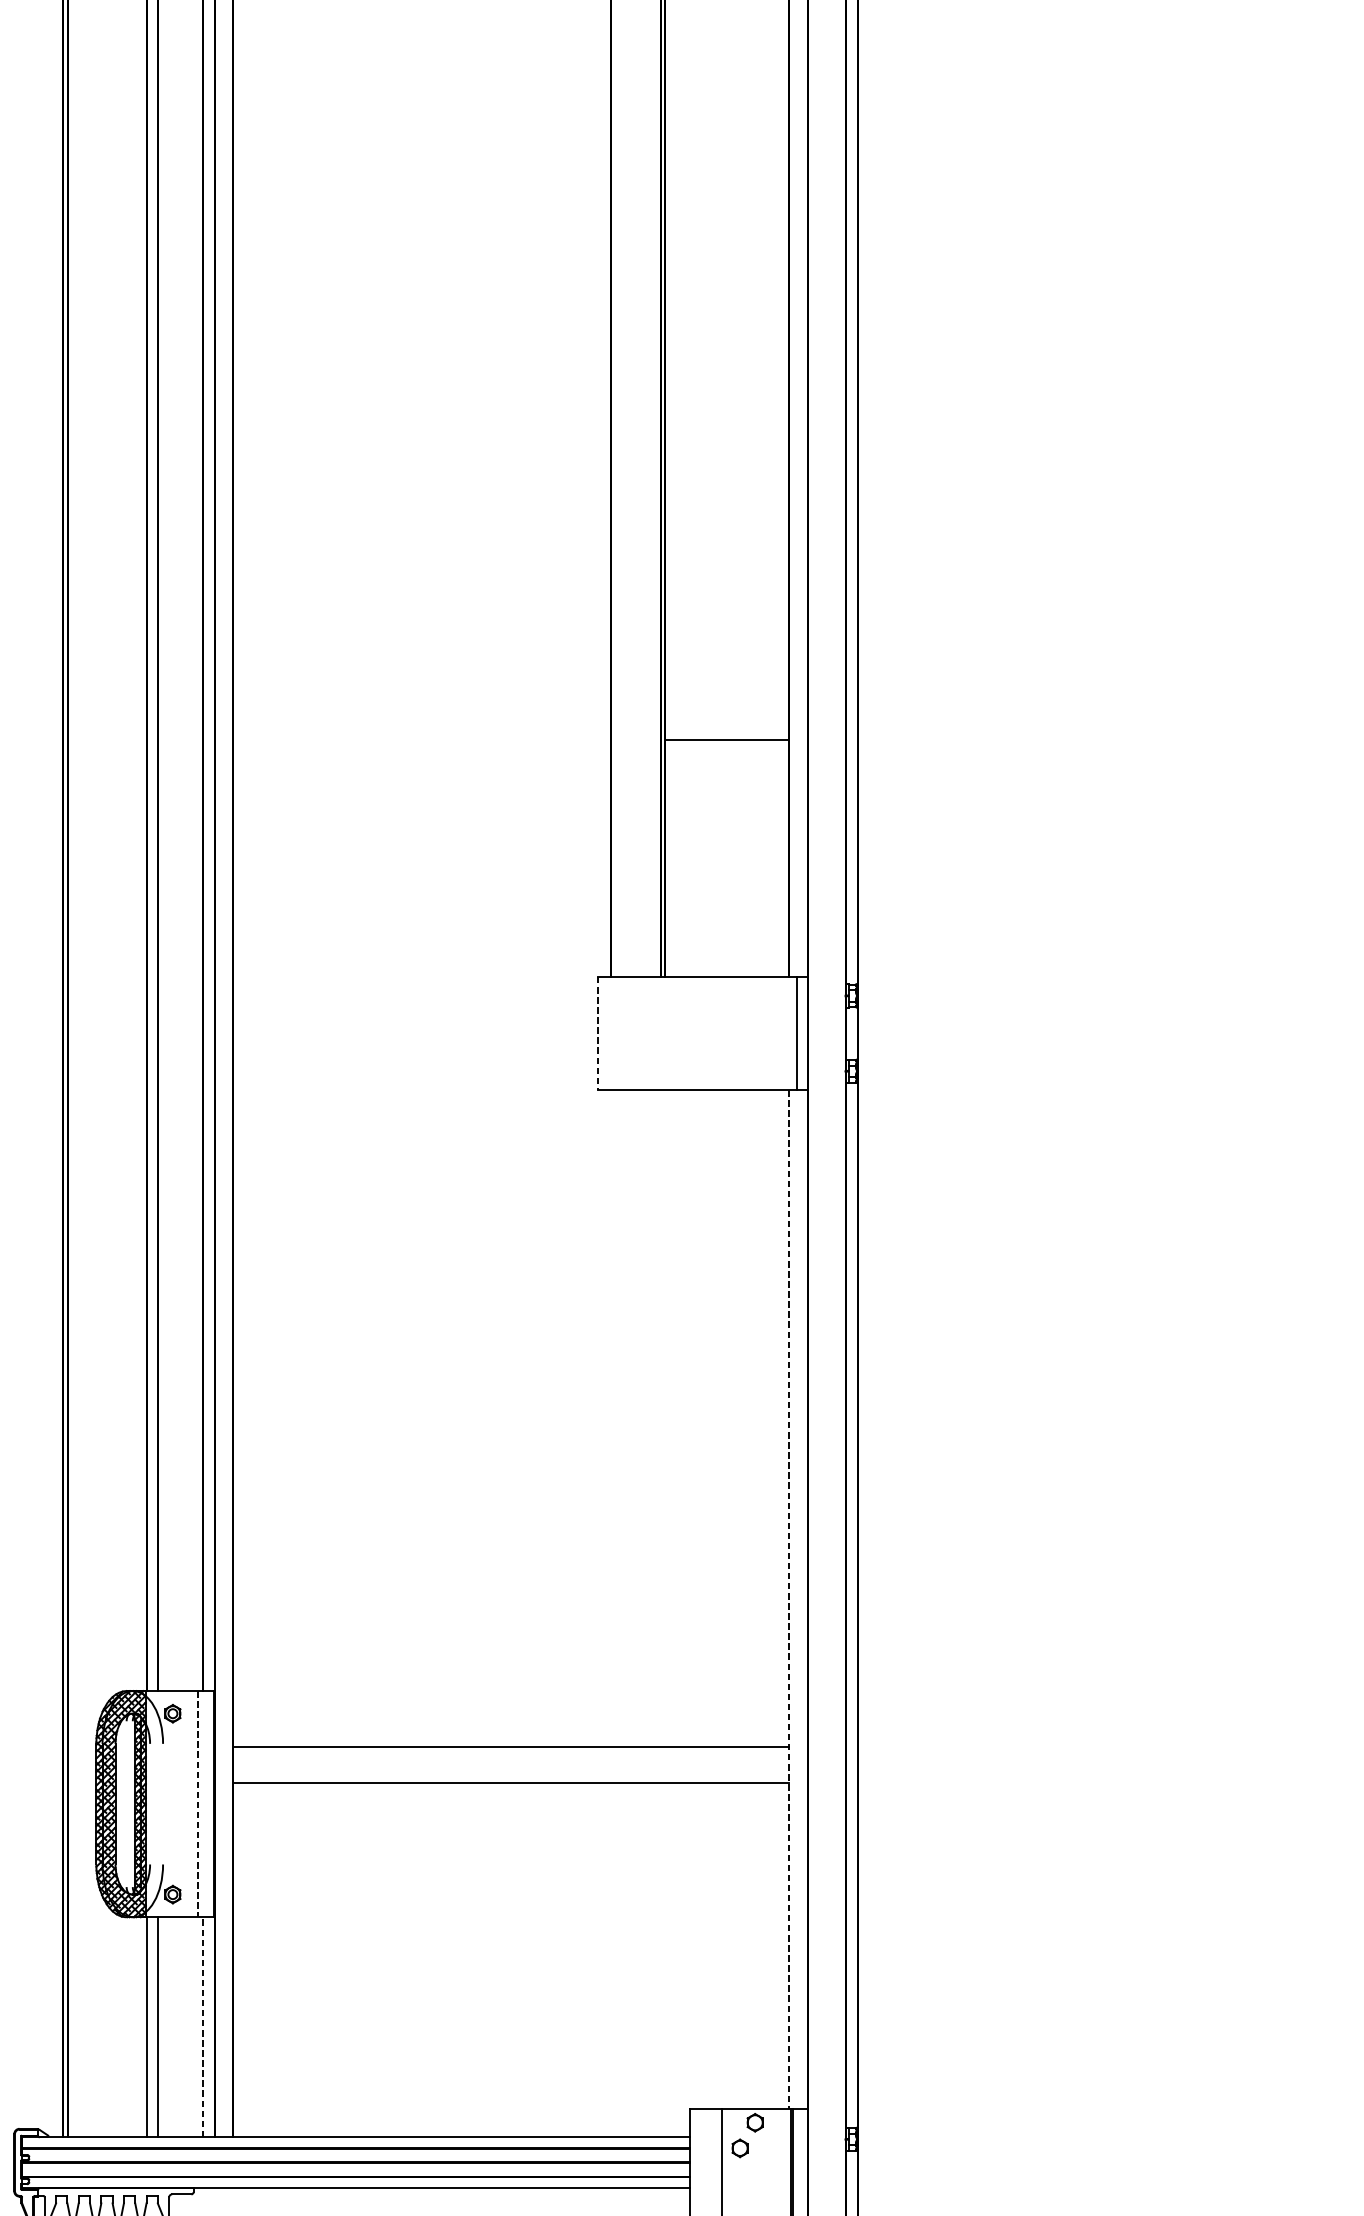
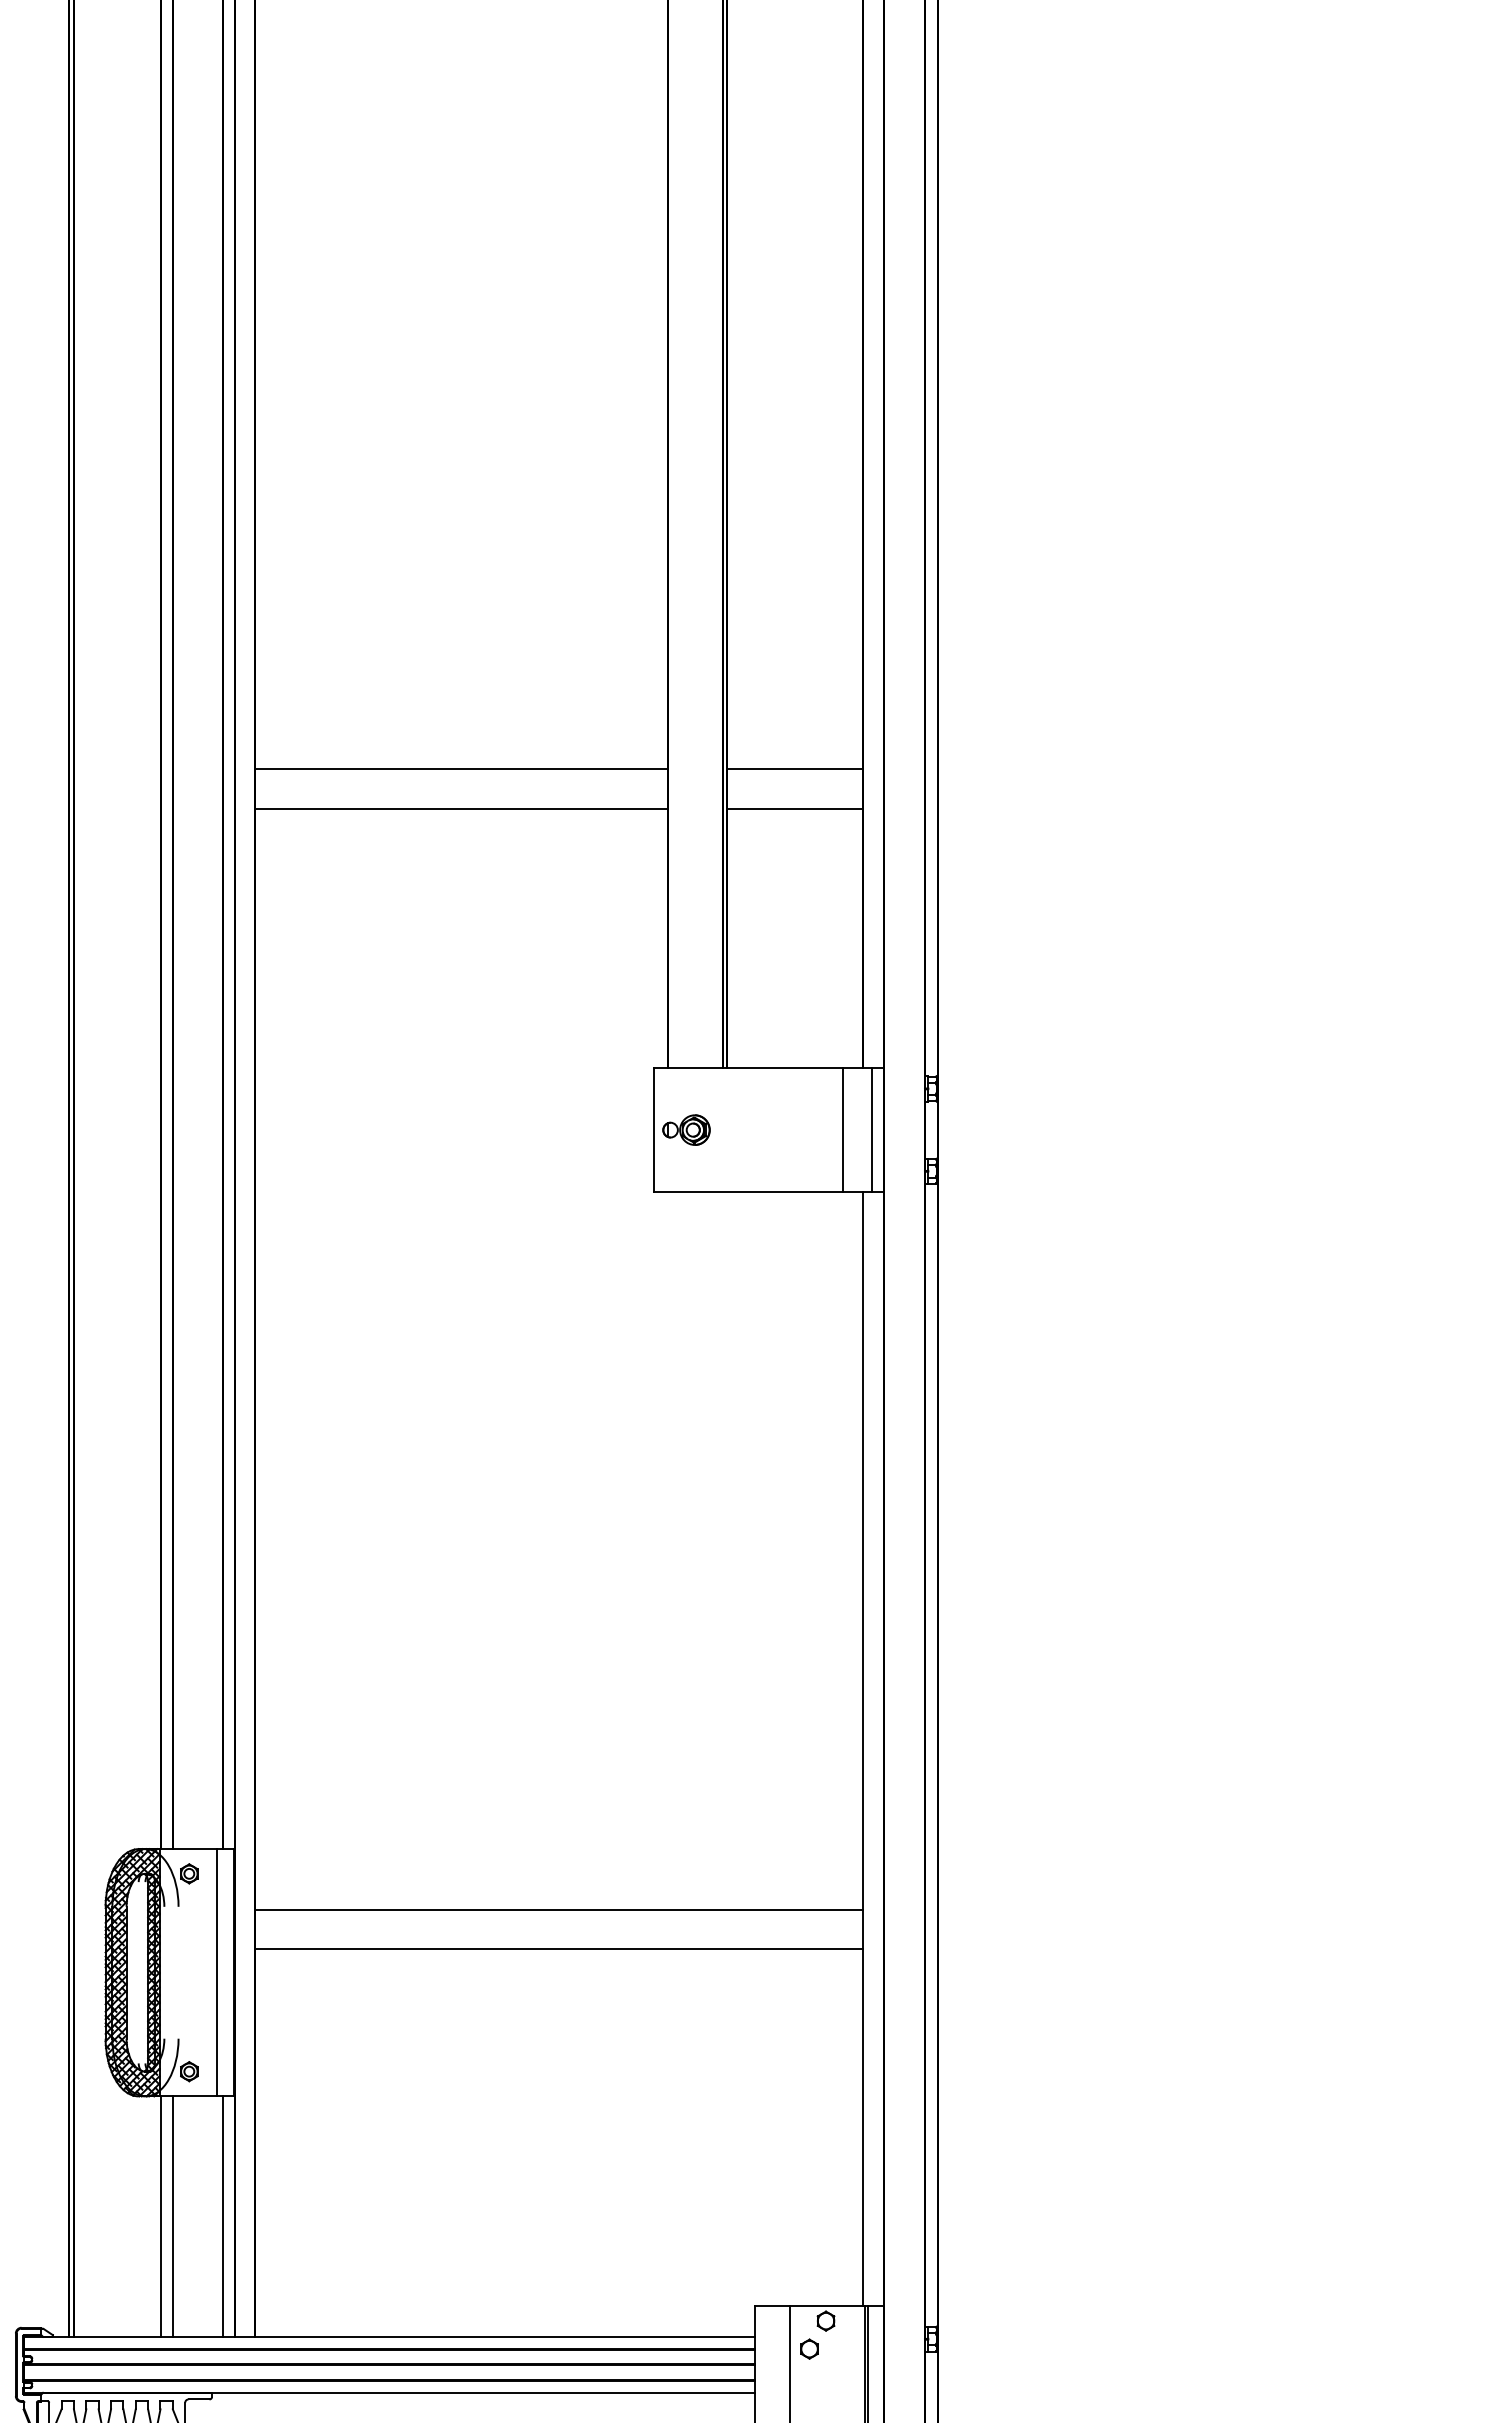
line: (421, 703) -> (461, 769), added
line: (726, 703) -> (794, 769), added
line: (421, 739) -> (461, 808), added
line: (598, 1033) -> (654, 1130), dashed -> solid
part: (627, 1033) -> (686, 1129), added
line: (771, 1033) -> (843, 1129), added
line: (788, 1600) -> (862, 1749), dashed -> solid
line: (197, 1803) -> (216, 1972), dashed -> solid
line: (203, 2027) -> (222, 2216), dashed -> solid

